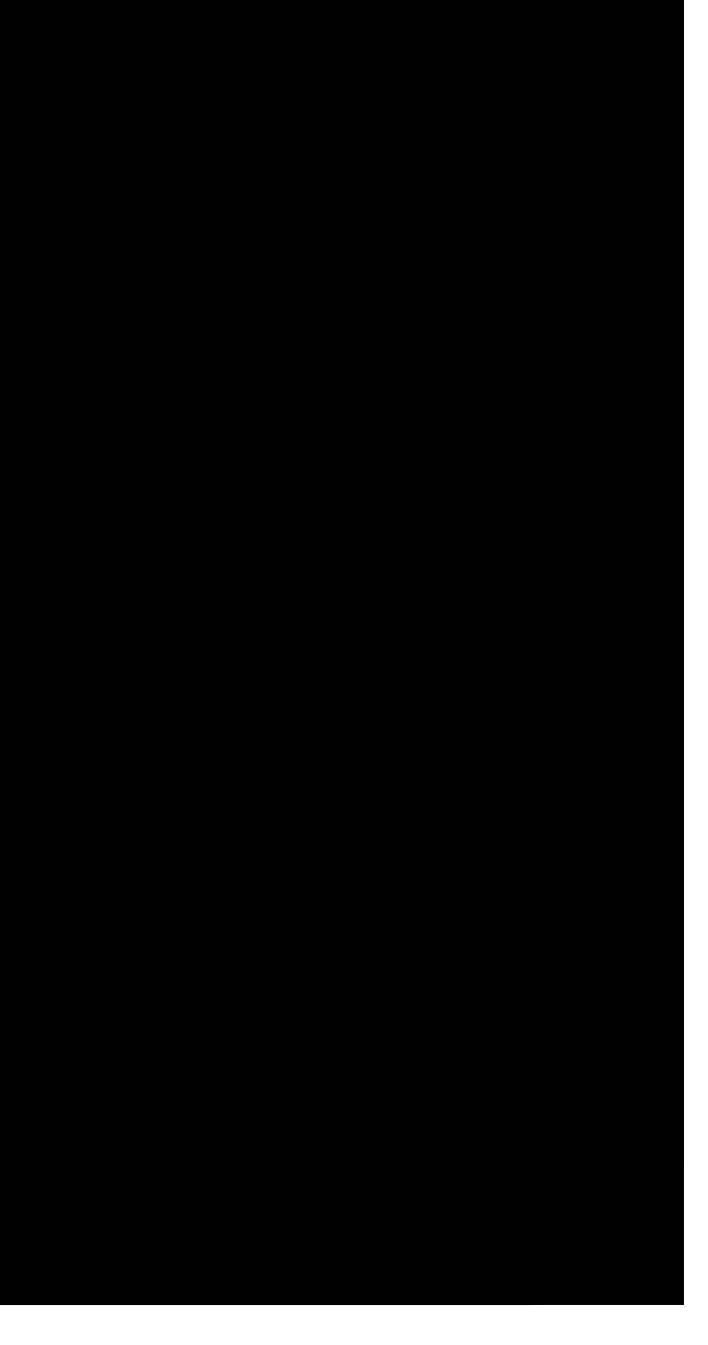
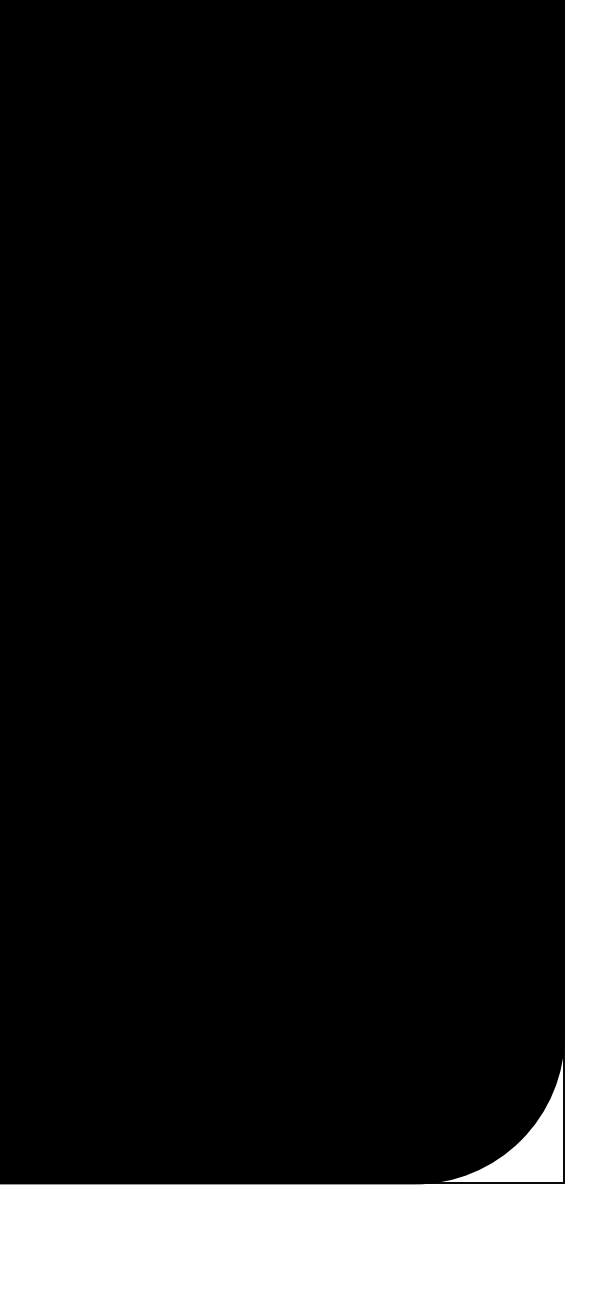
fill: (606, 1228) -> (488, 1109), removed

